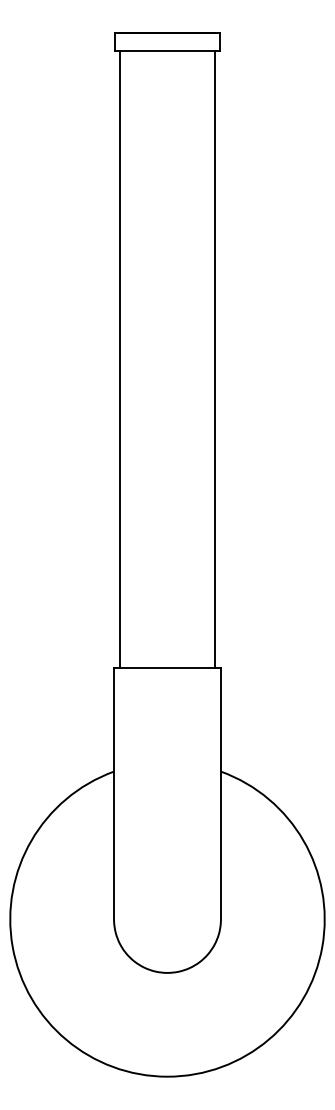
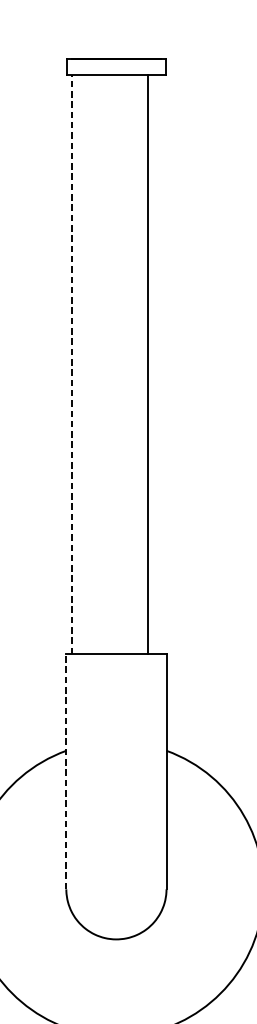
line: (120, 359) -> (72, 364), solid -> dashed
line: (214, 359) -> (148, 364), moved
line: (114, 793) -> (66, 771), solid -> dashed

